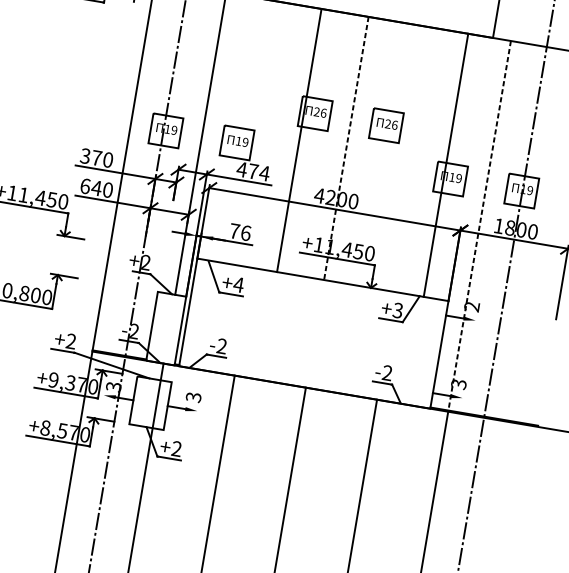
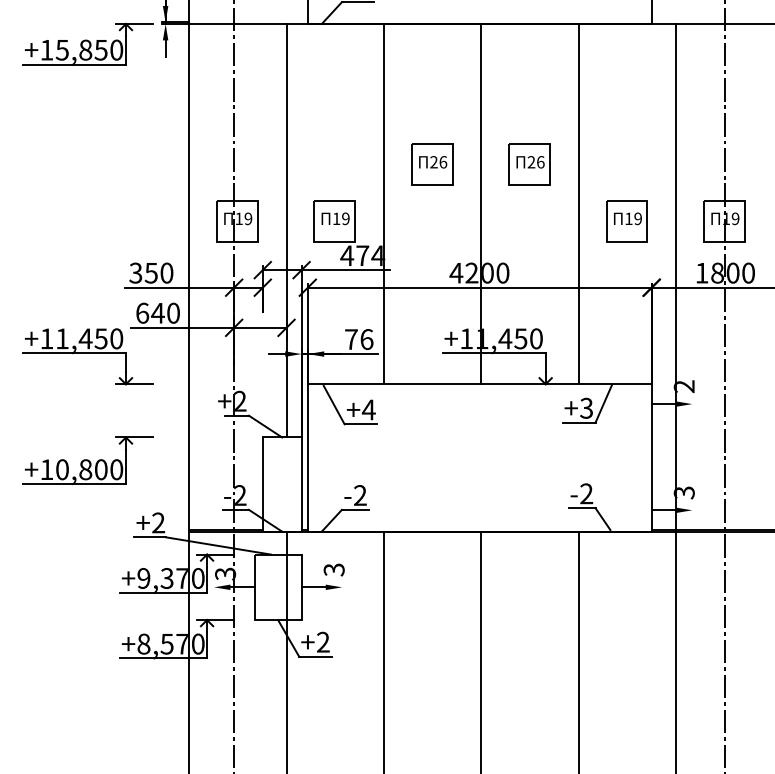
line: (298, 140) -> (383, 204), moved
line: (346, 148) -> (481, 204), dashed -> solid
text: (96, 158) -> (150, 273), 370 -> 350
line: (445, 165) -> (578, 204), moved
line: (479, 226) -> (676, 277), dashed -> solid

